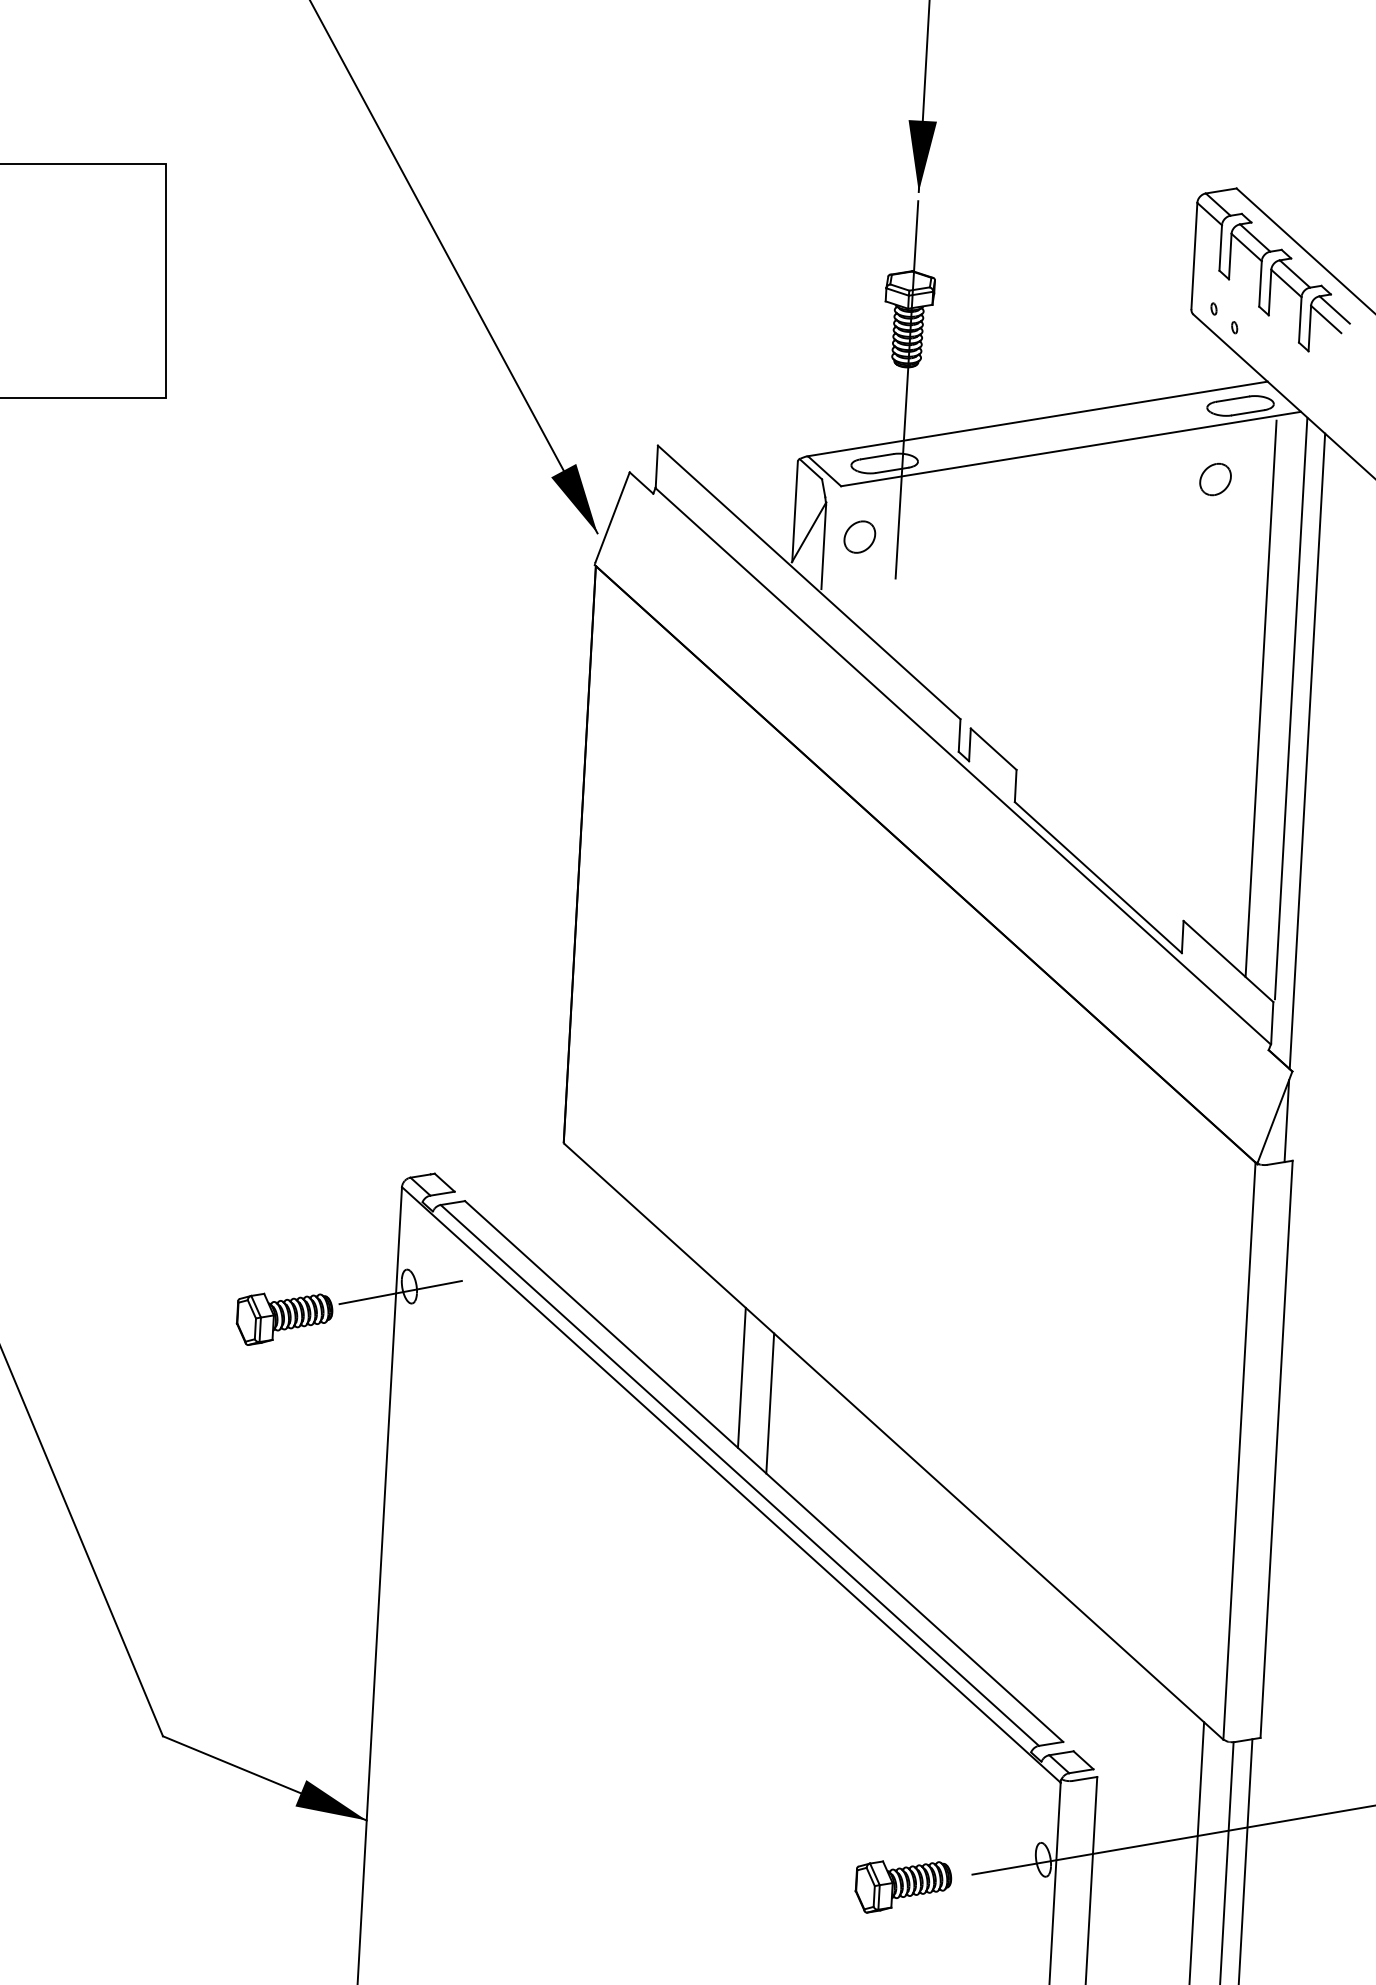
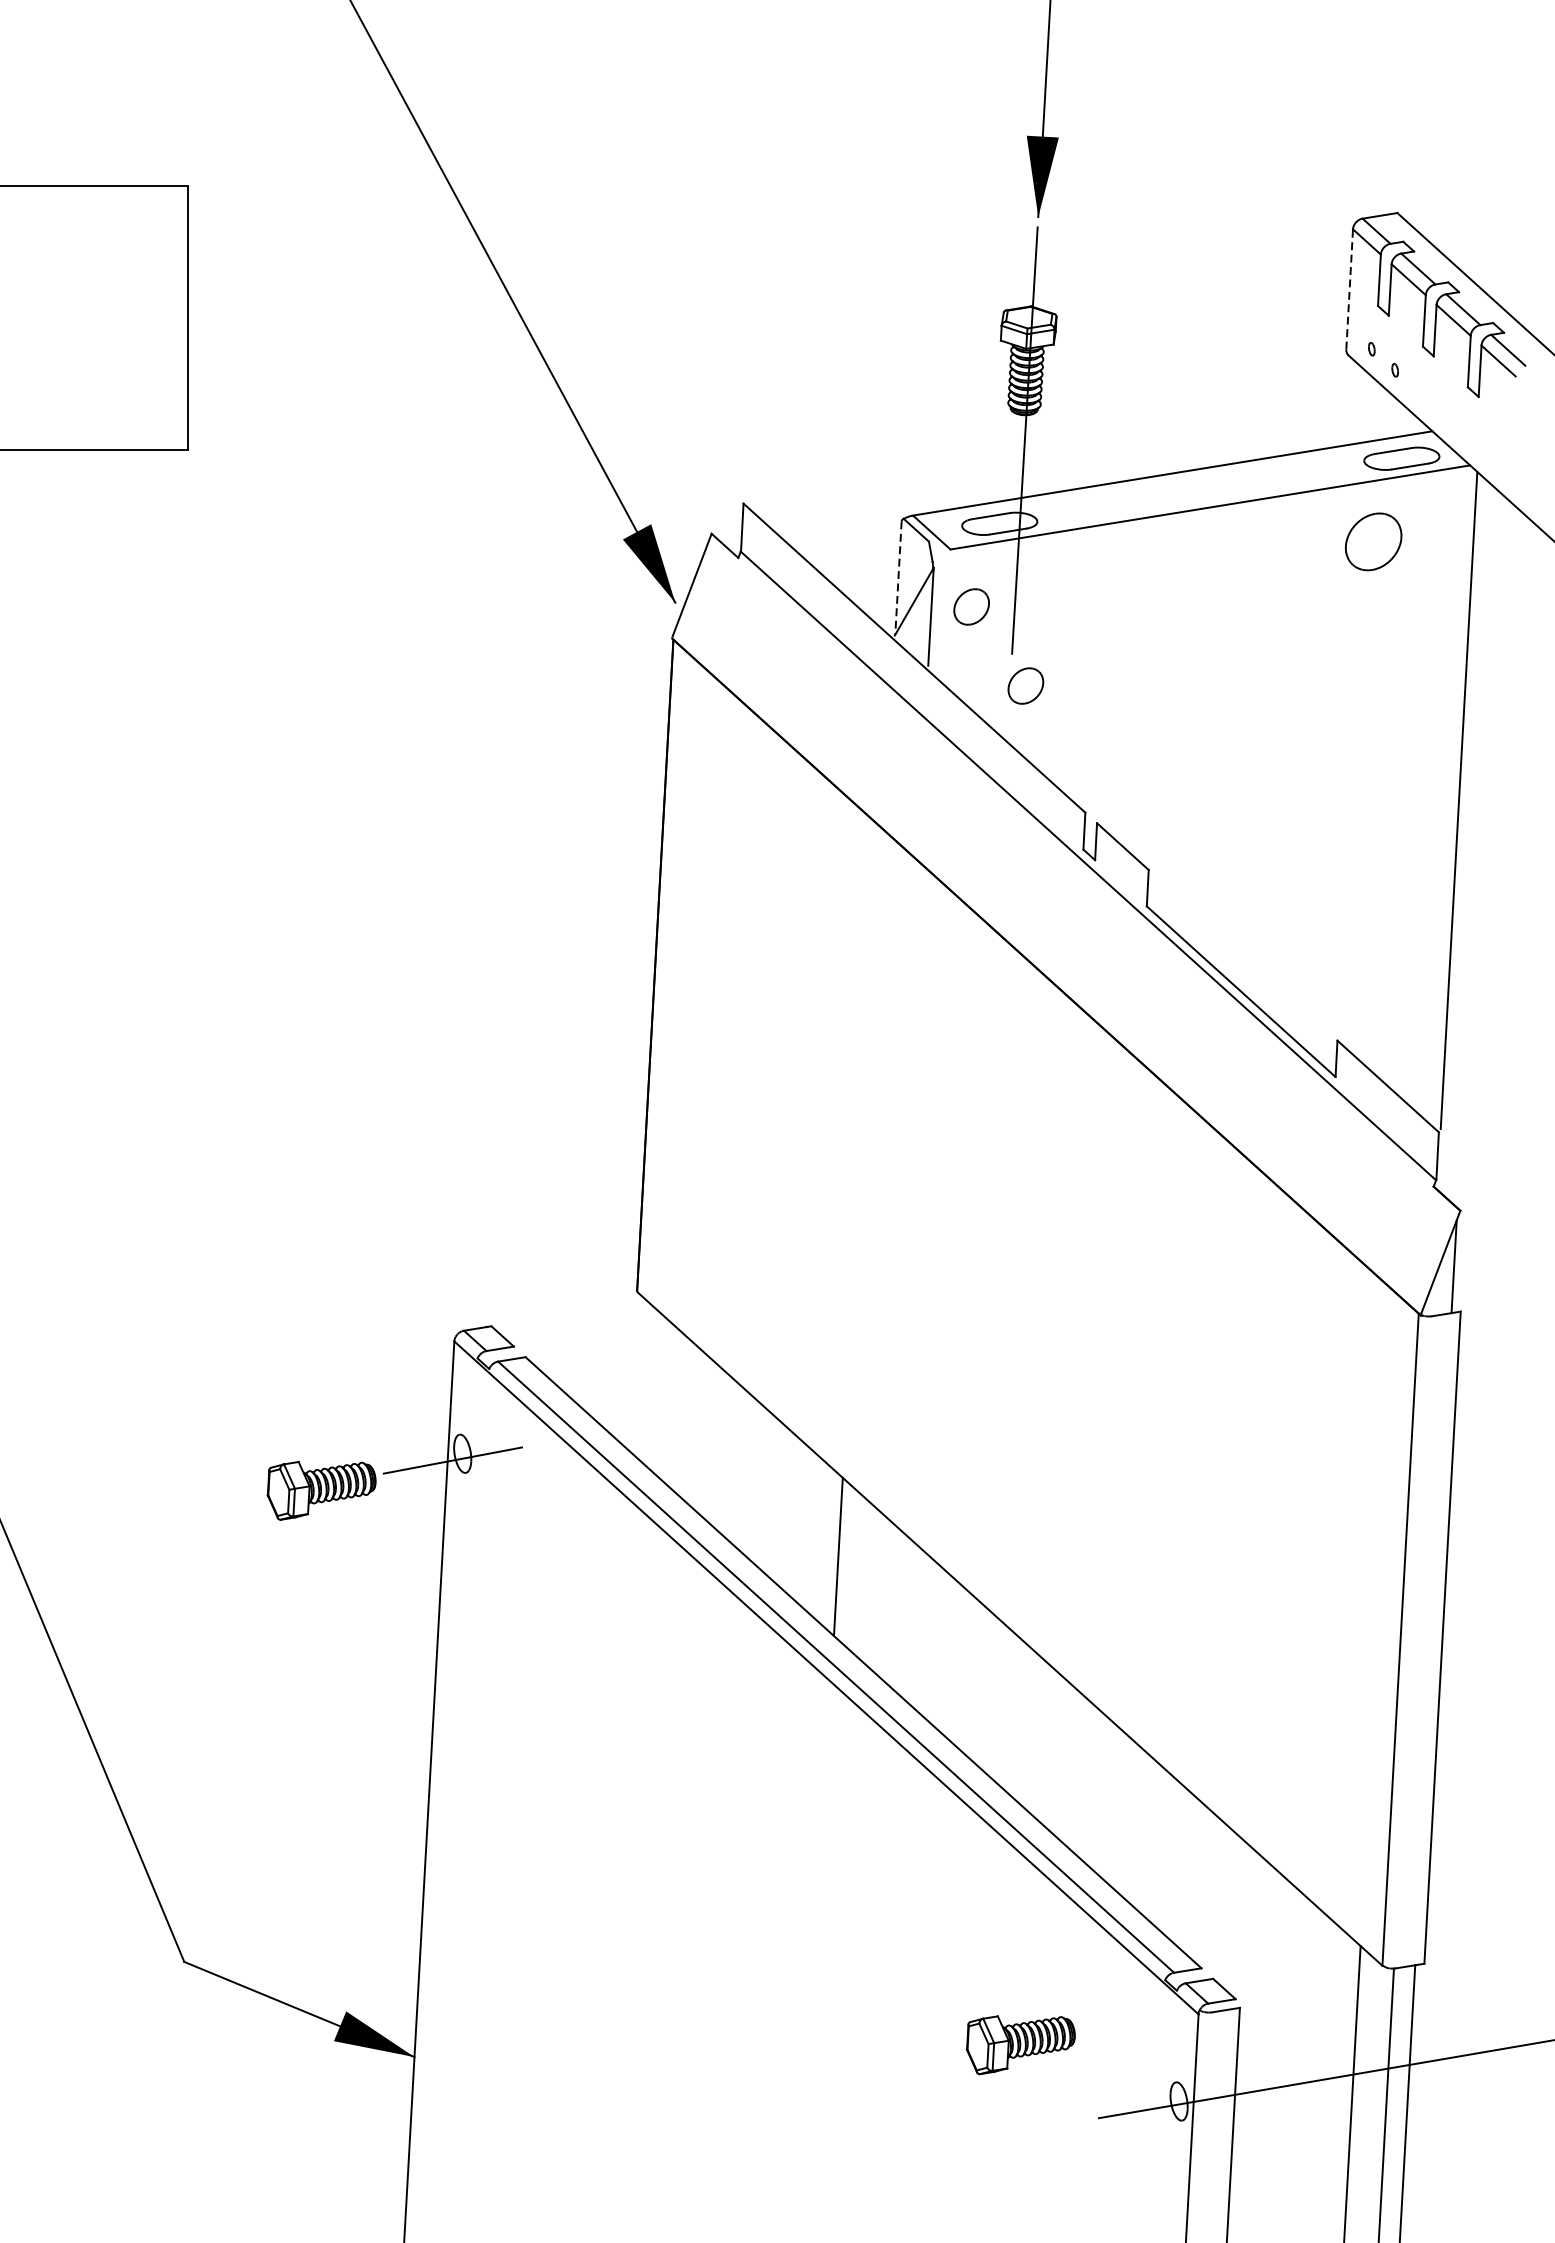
line: (1194, 255) -> (1349, 288), solid -> dashed
part: (1215, 479) -> (1373, 541), size x1.6
line: (795, 512) -> (898, 579), solid -> dashed
part: (907, 606) -> (1025, 685), added
line: (1260, 698) -> (1424, 789), removed
line: (1307, 751) -> (1477, 849), removed
line: (770, 1403) -> (870, 1585), removed
part: (903, 1886) -> (1020, 2044), moved

